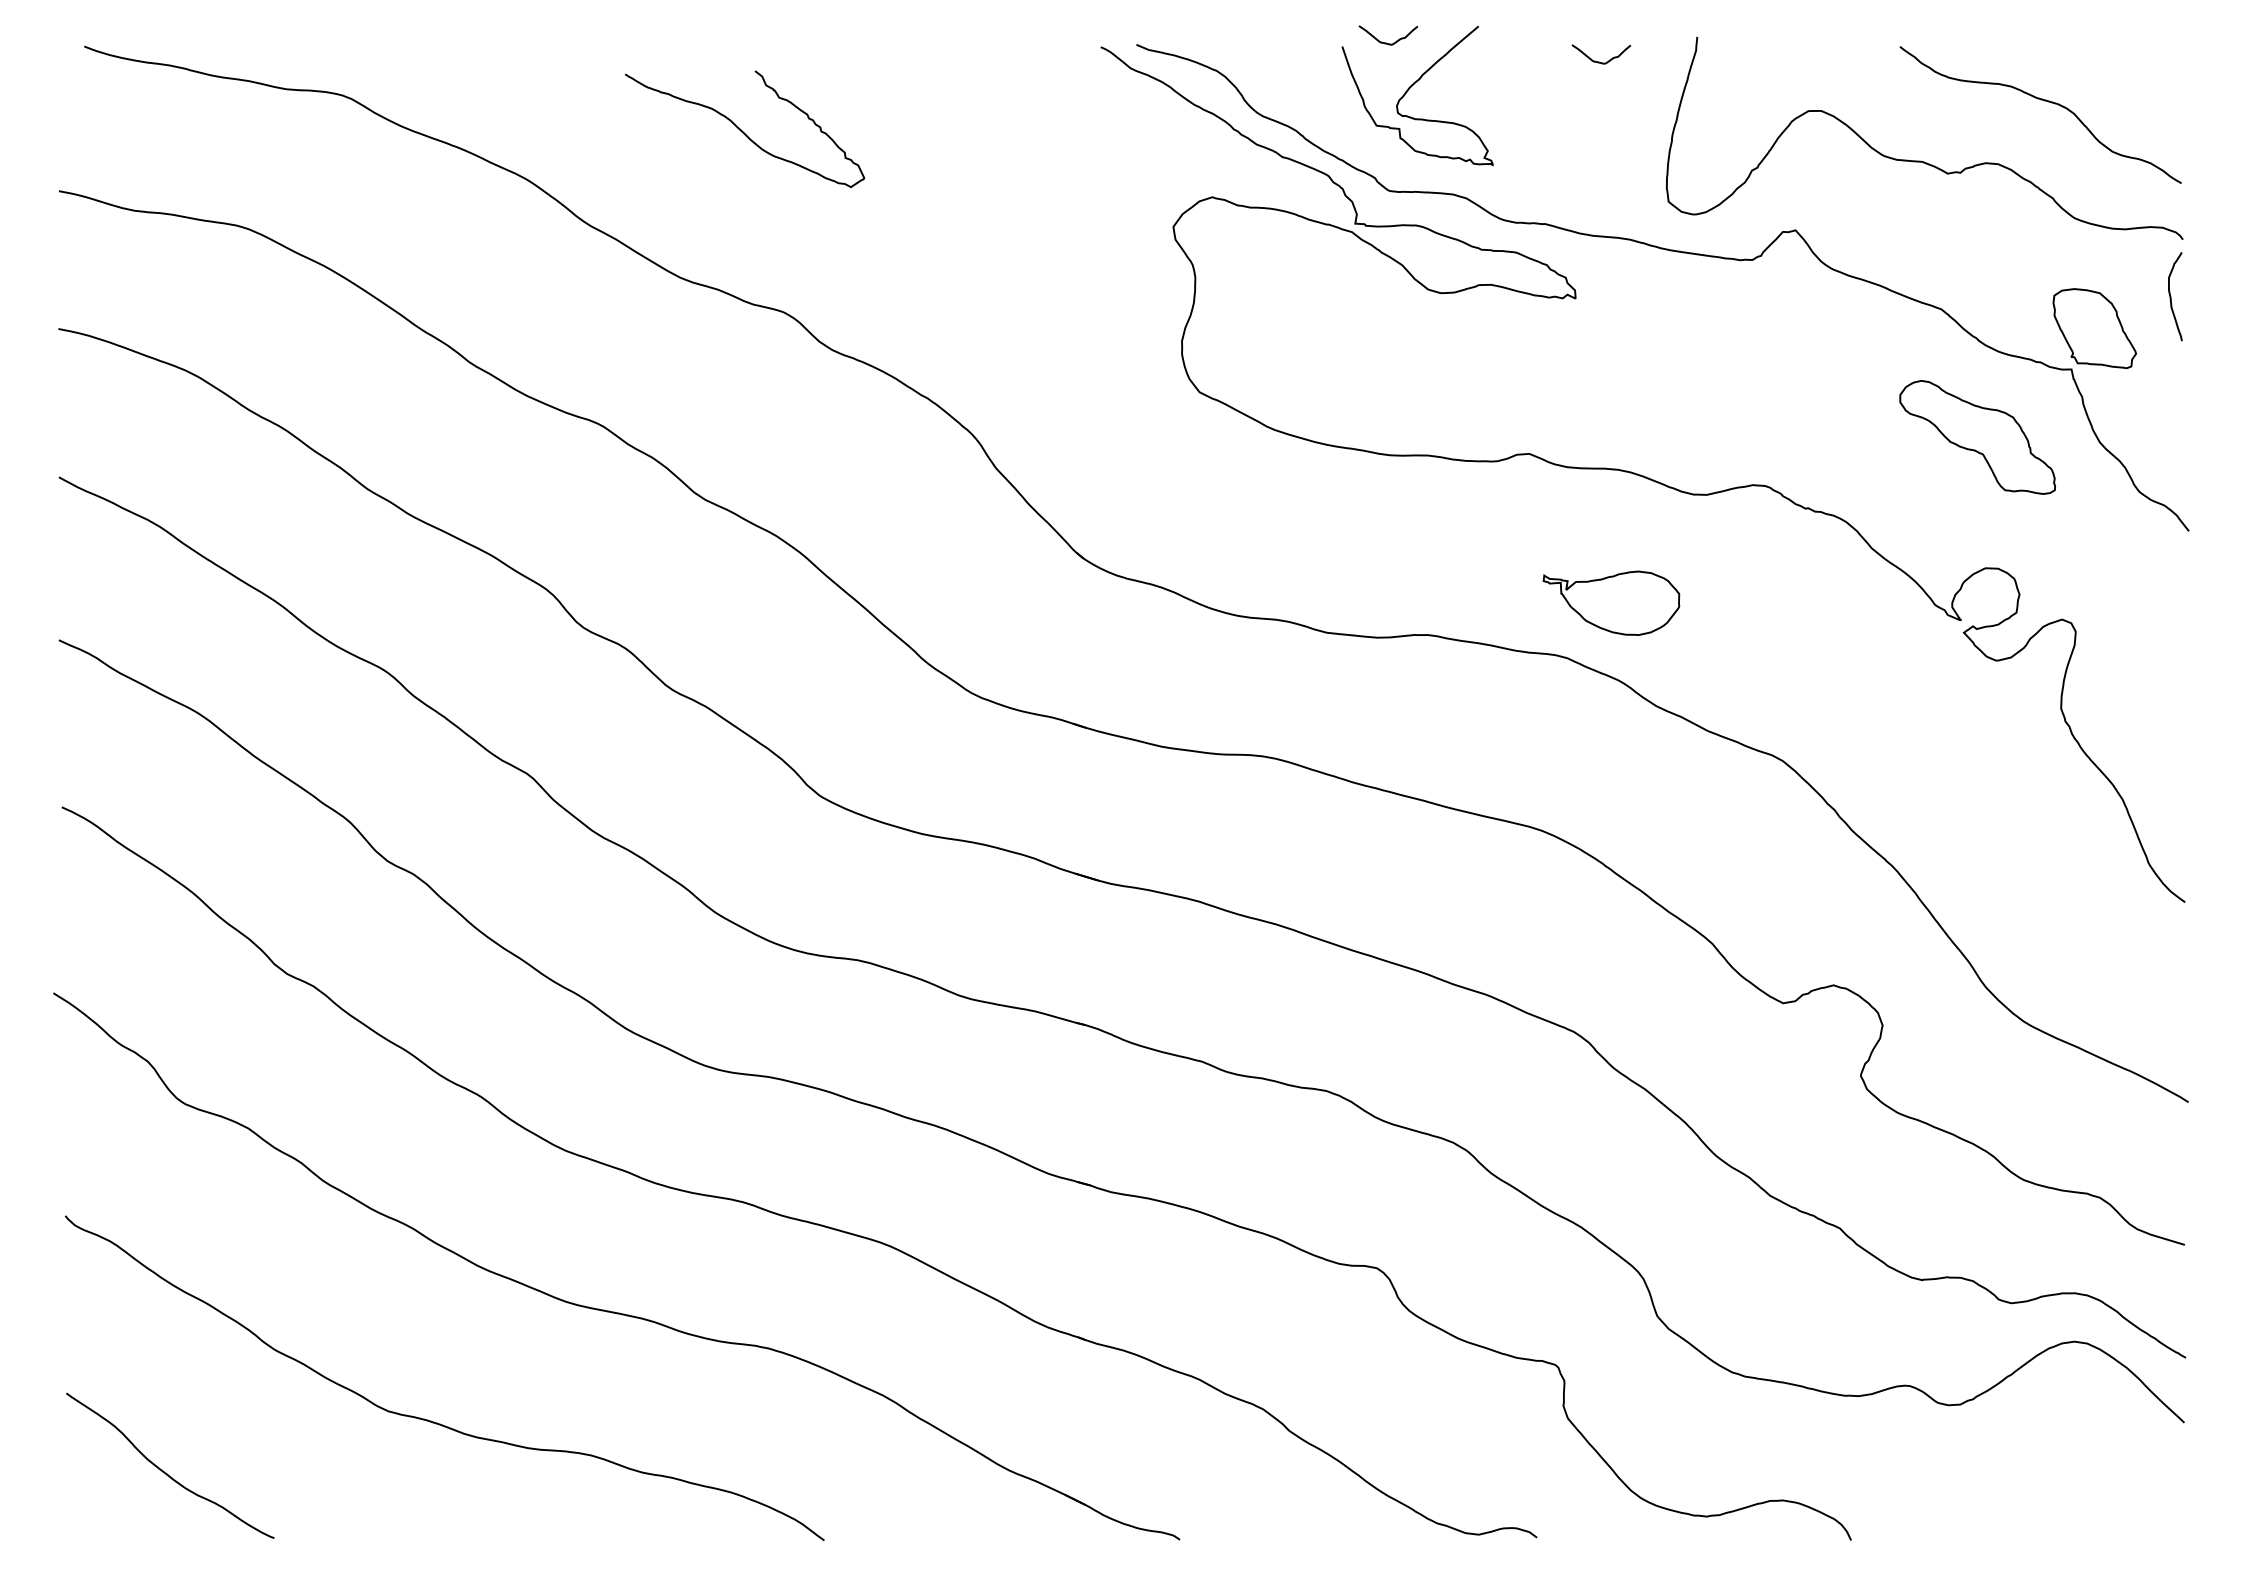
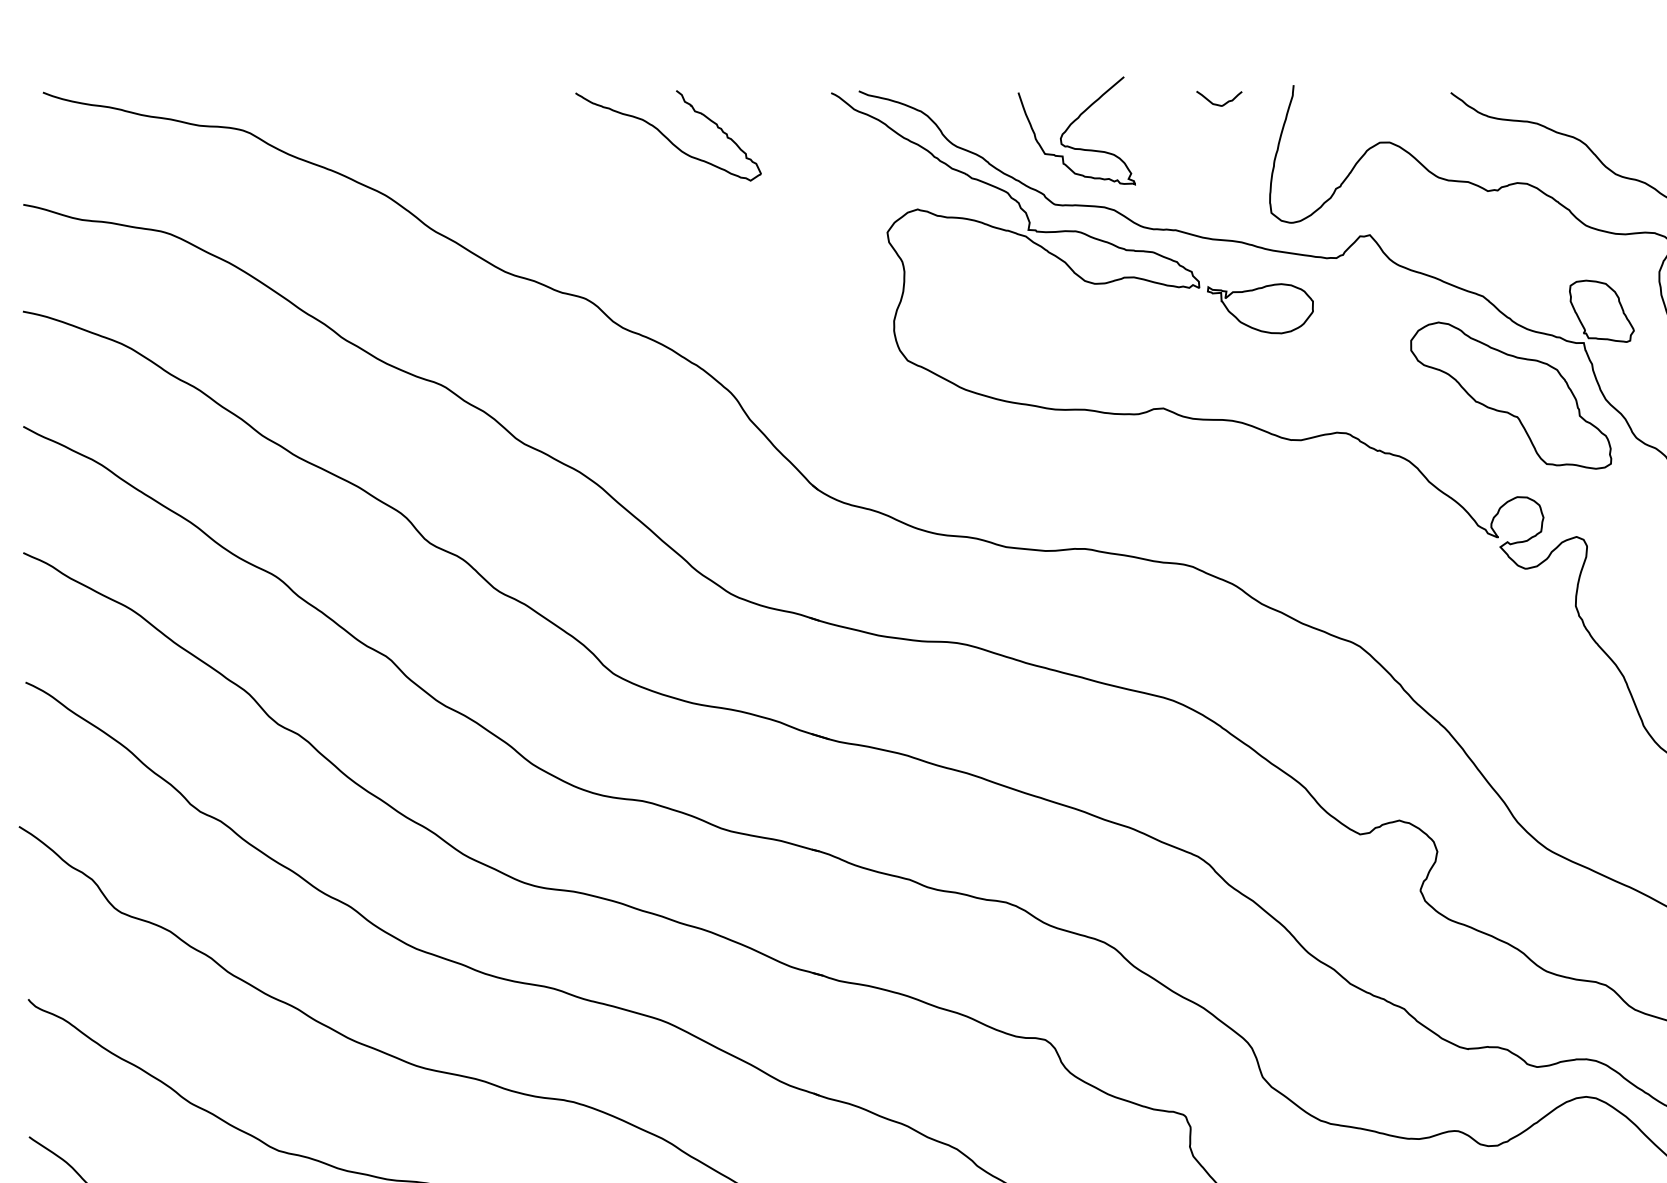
curve: (1386, 42) -> (1052, 89), removed
curve: (742, 130) -> (666, 136), moved
part: (1977, 437) -> (1510, 395), size x1.67
part: (1611, 602) -> (1260, 308), moved

